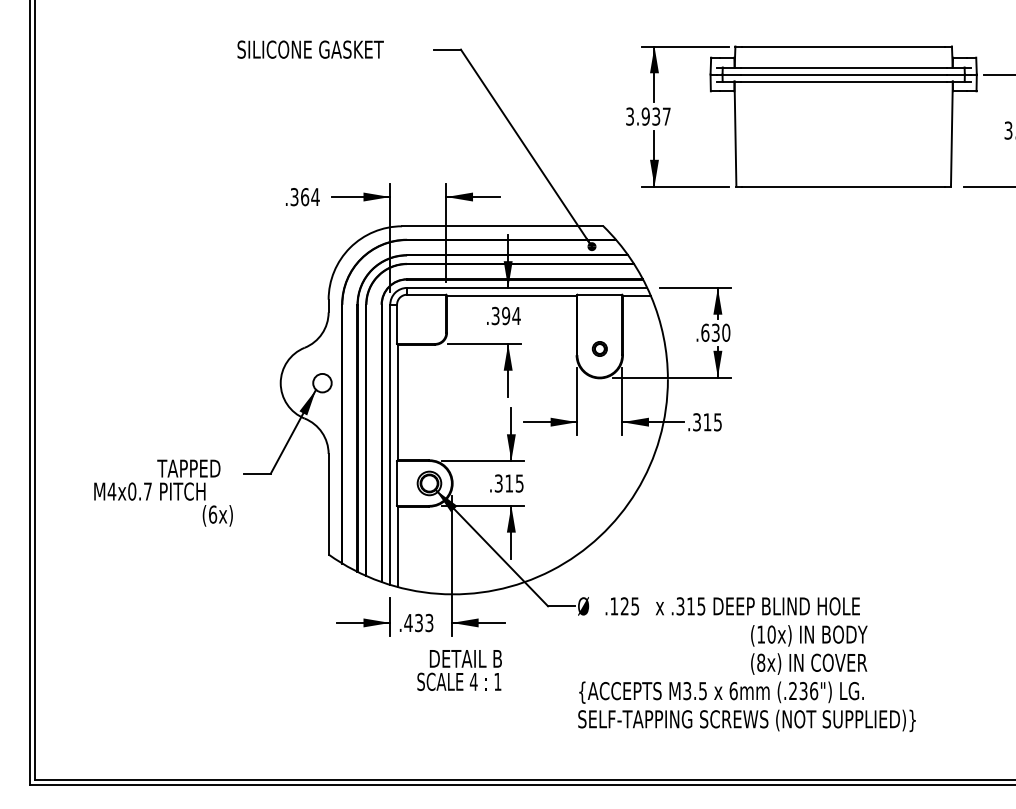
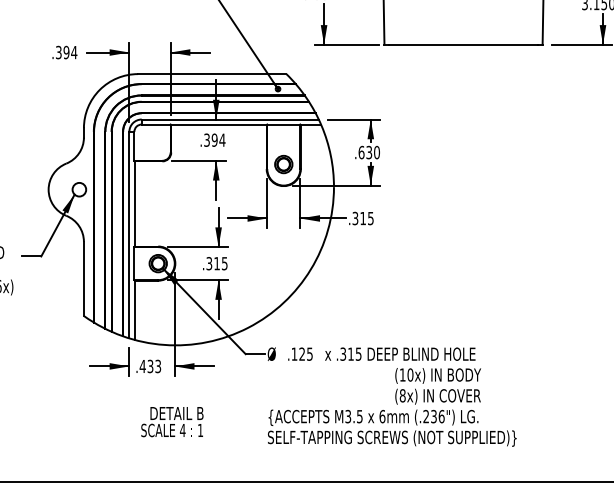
text: (304, 197) -> (66, 52), .364 -> .394
part: (599, 348) -> (283, 164), size x1.67
text: (459, 670) -> (172, 422), moved

